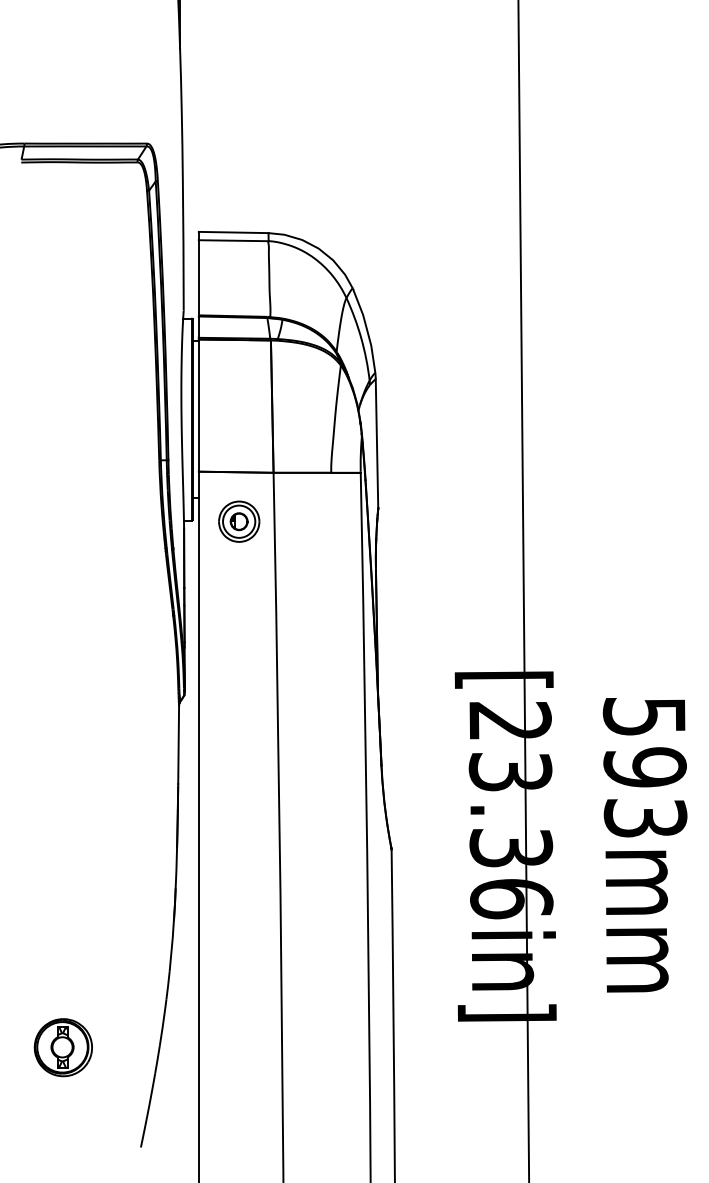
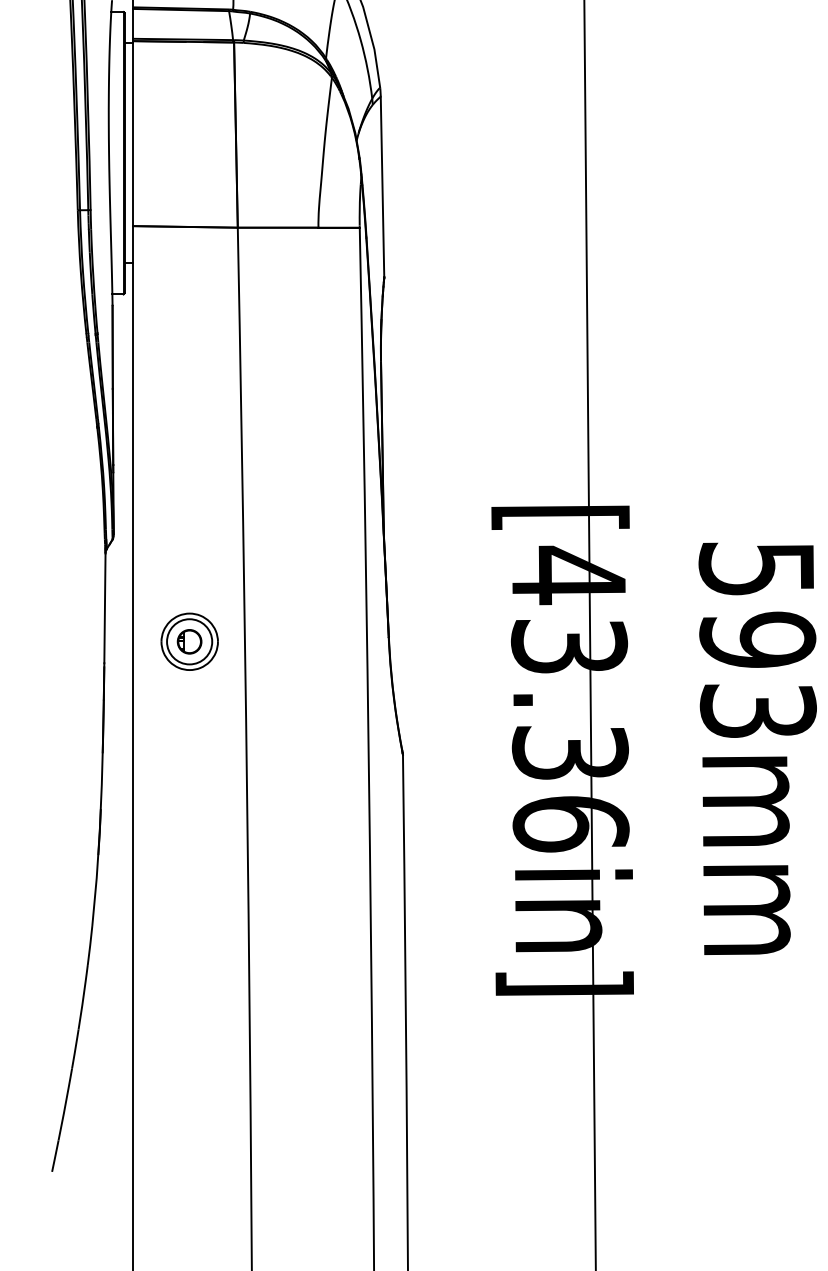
part: (239, 521) -> (190, 641), moved
text: (510, 721) -> (569, 575), [23.36in] -> [43.36in]

